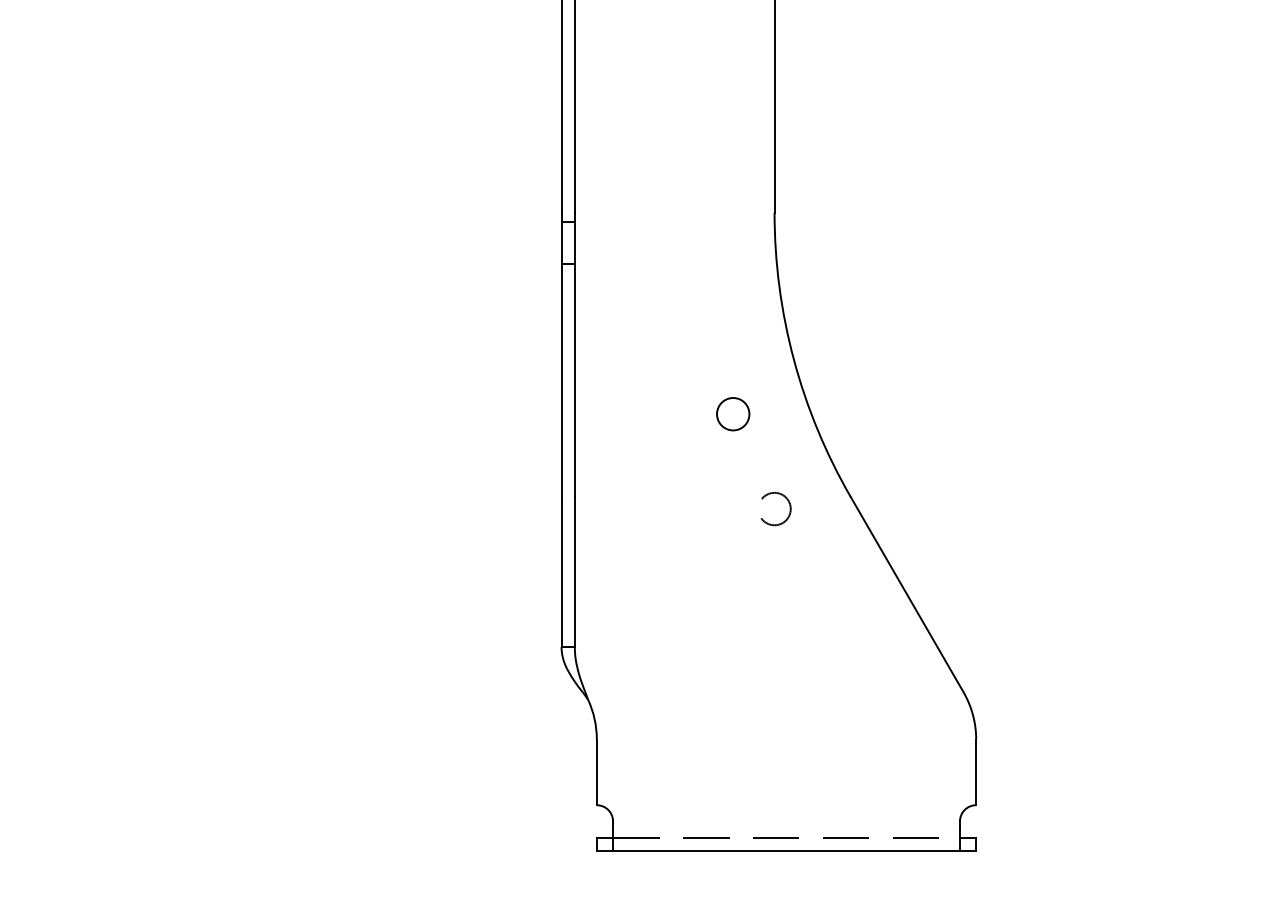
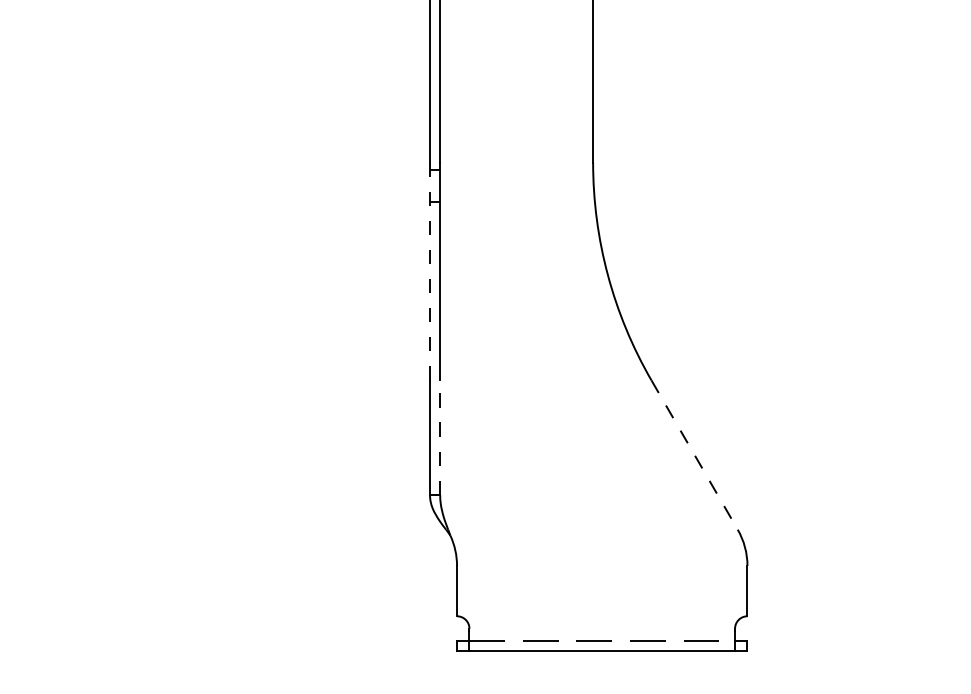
line: (561, 354) -> (429, 271), solid -> dashed
circle: (733, 414) -> (561, 317), removed
circle: (775, 509) -> (593, 389), removed
line: (574, 572) -> (439, 438), solid -> dashed
line: (907, 594) -> (694, 454), solid -> dashed

